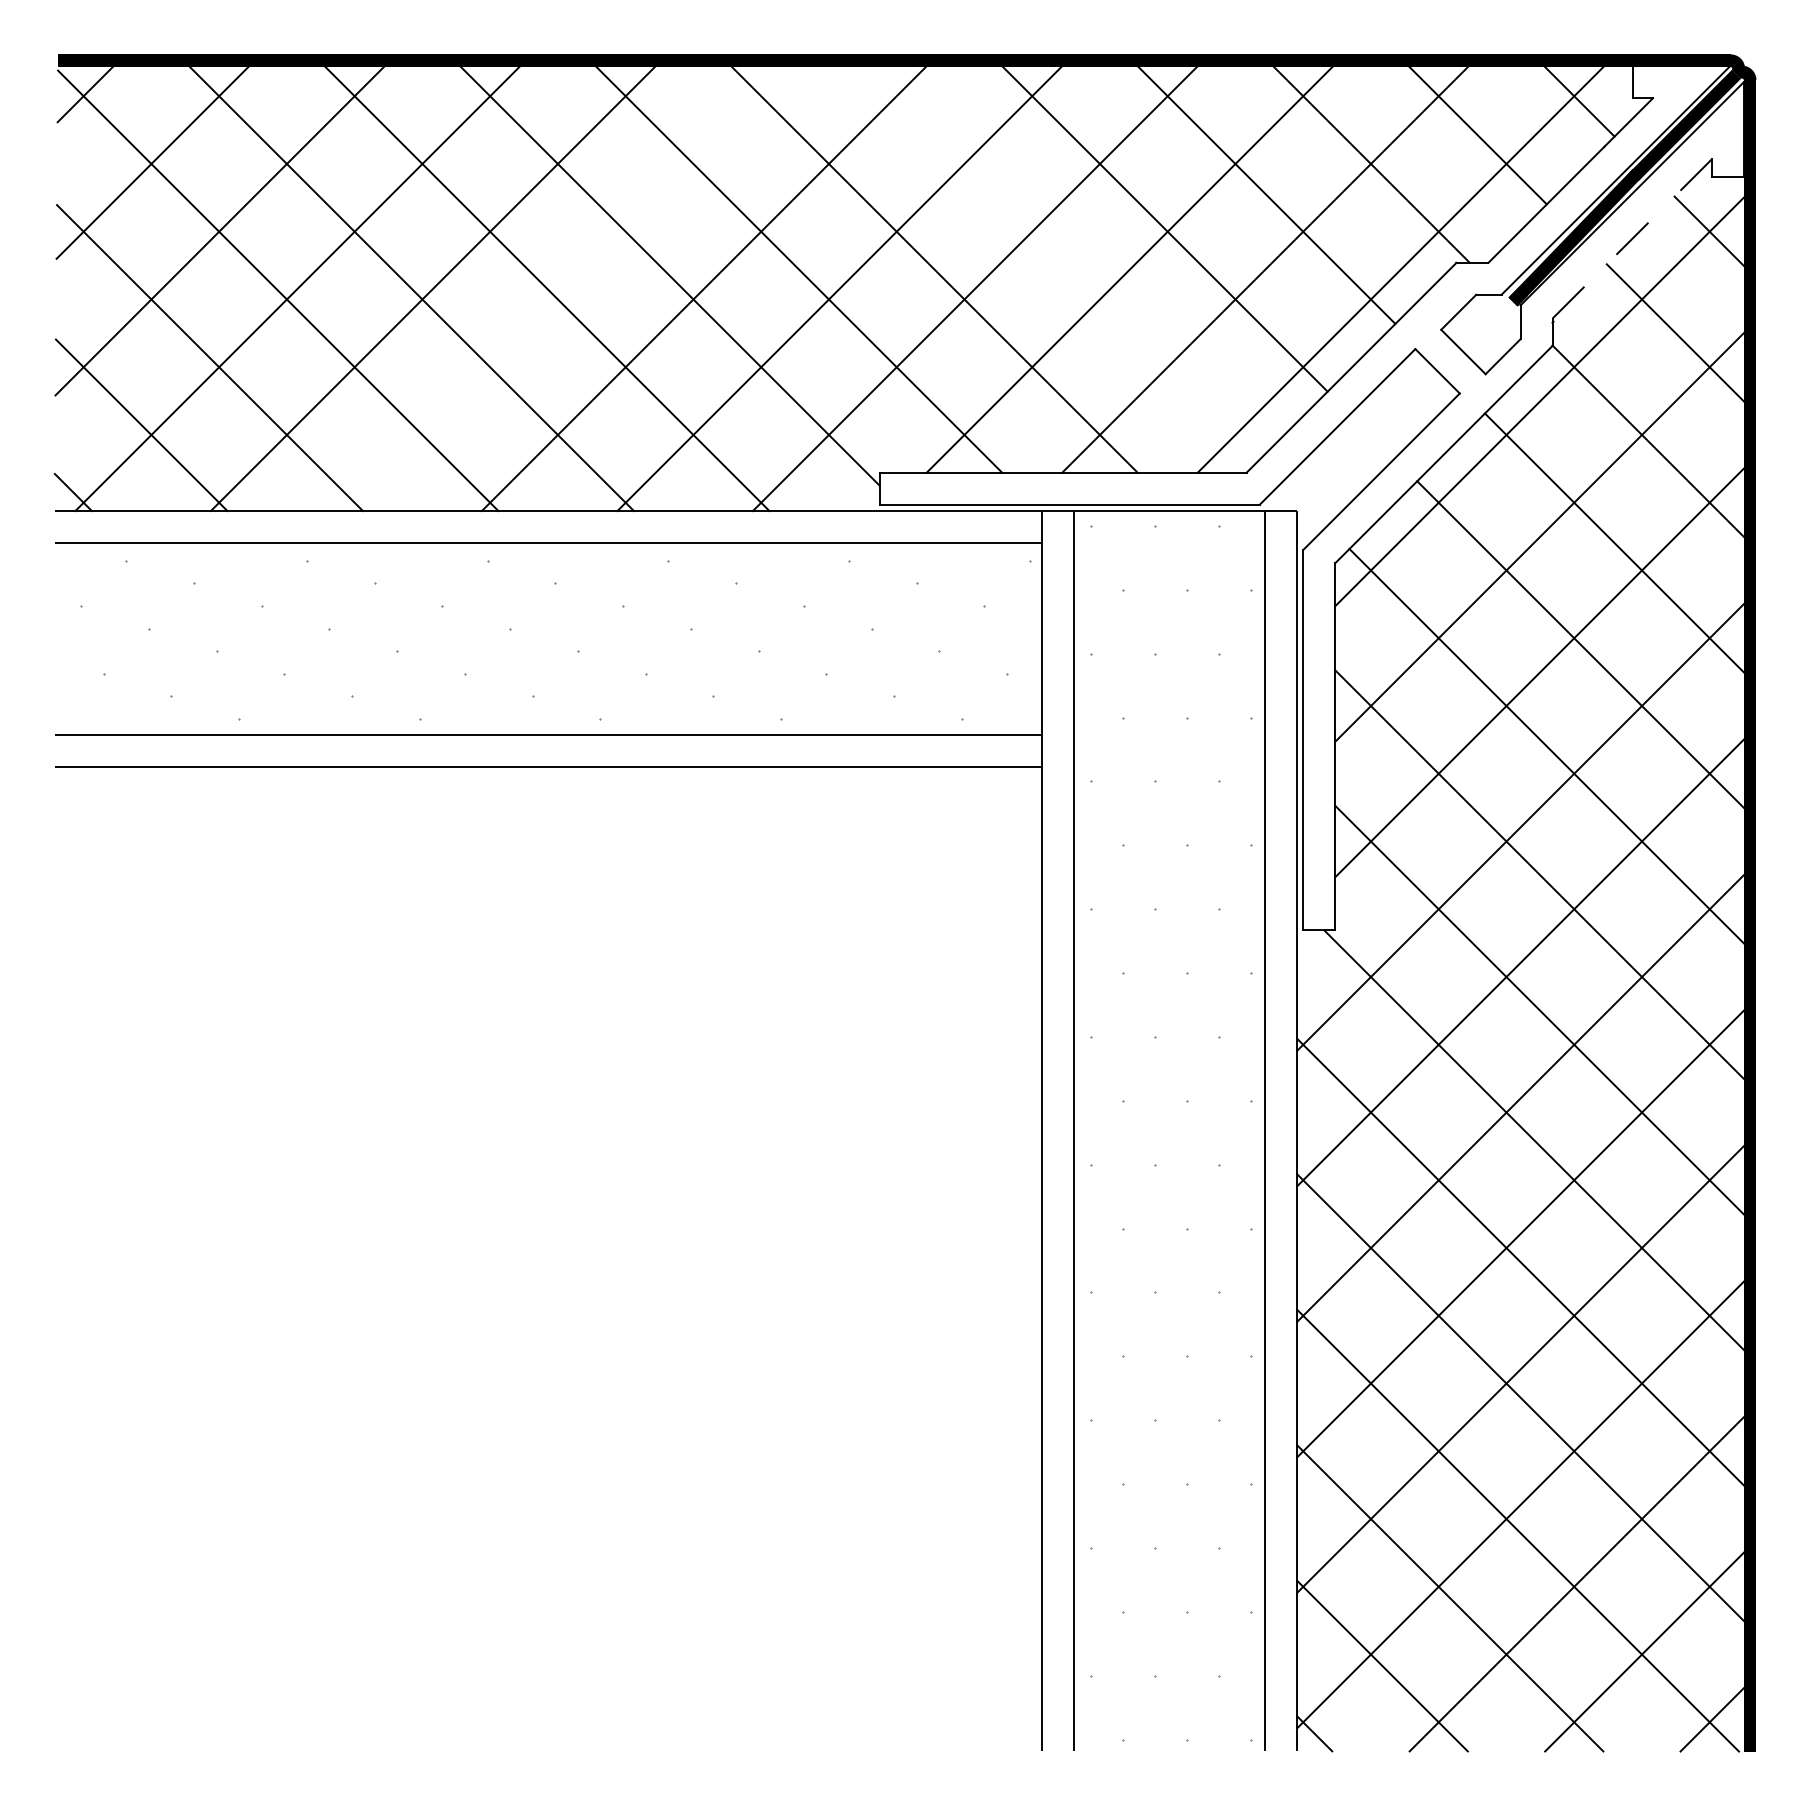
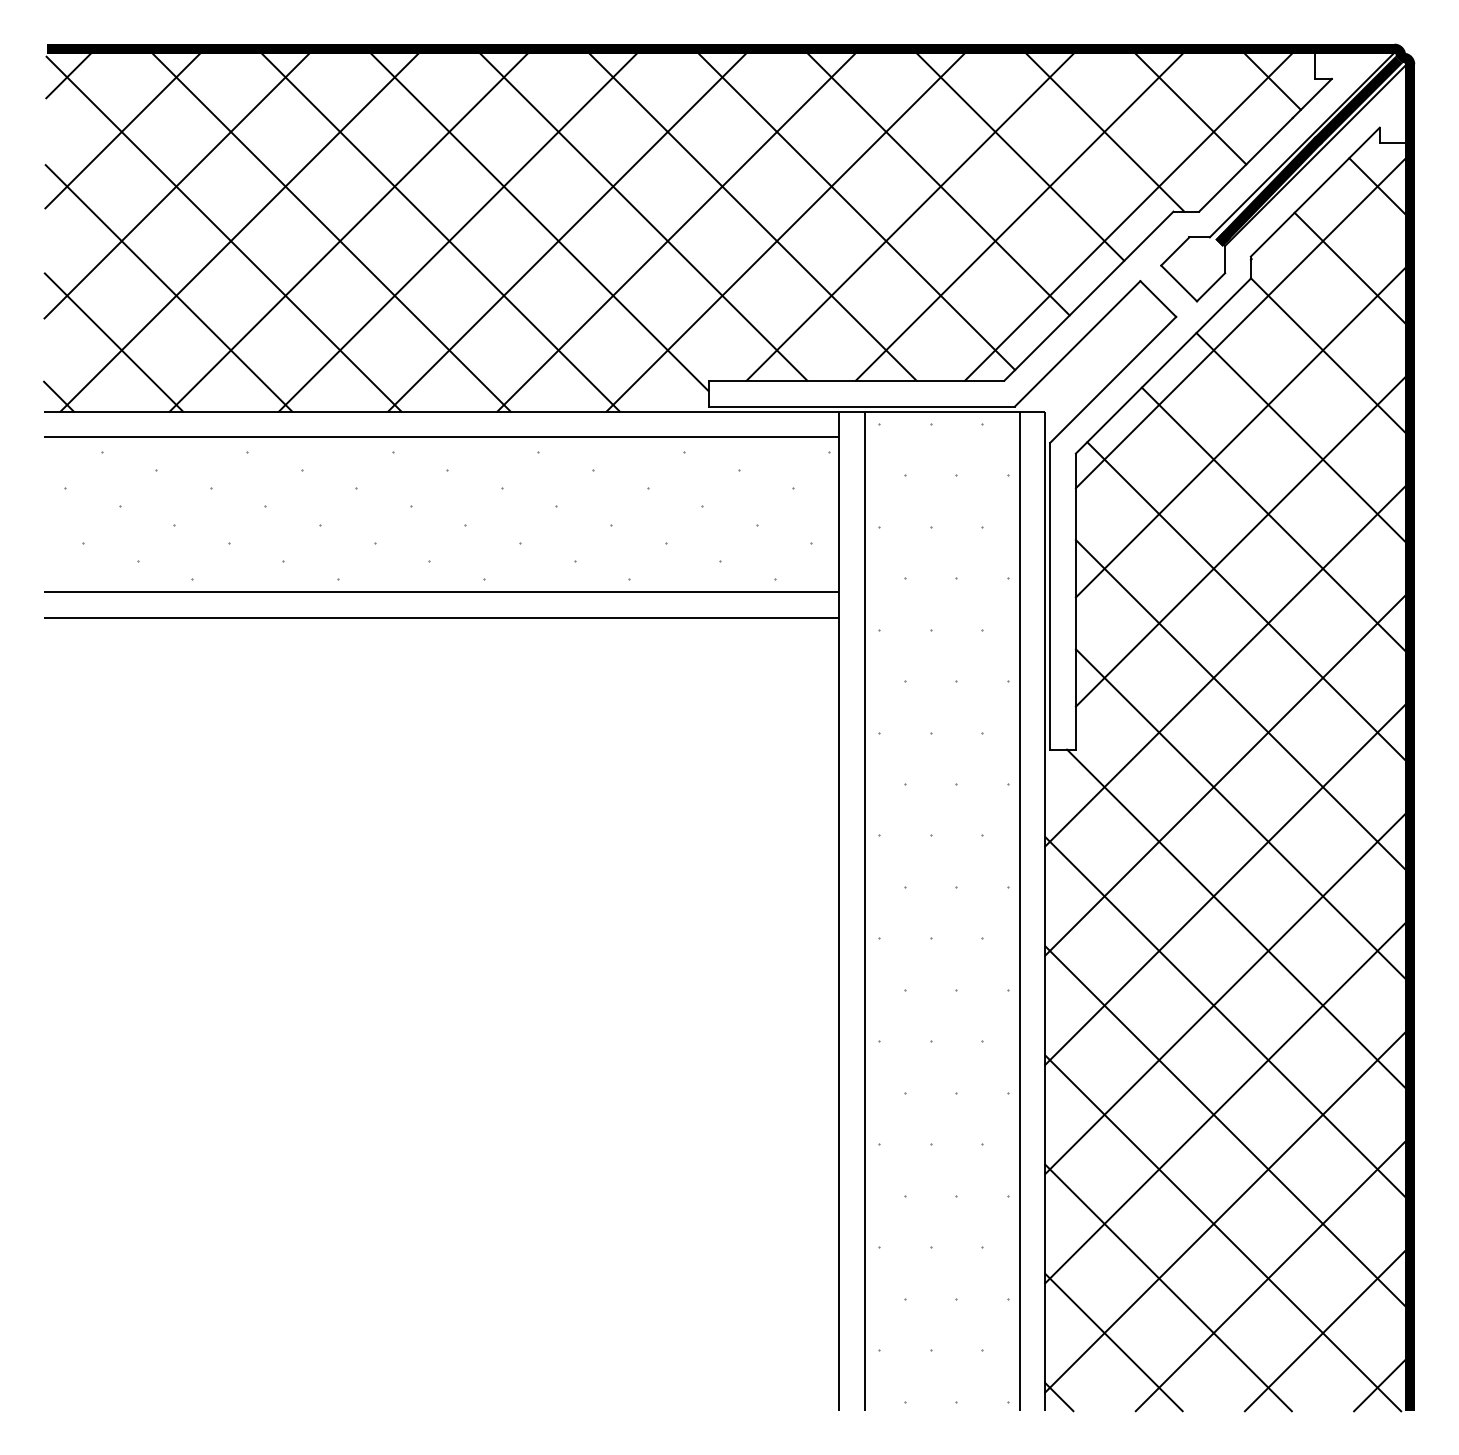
line: (1632, 239) -> (1315, 192), dashed -> solid
line: (1060, 260) -> (854, 209), added
line: (570, 285) -> (459, 229), added

